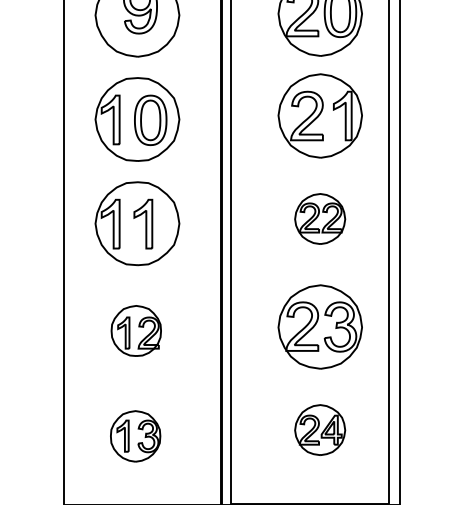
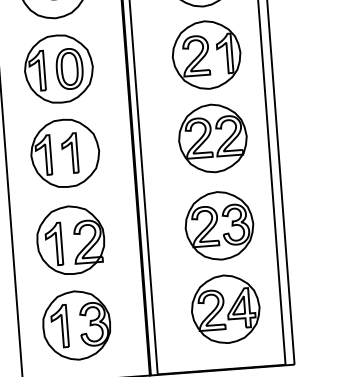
part: (319, 218) -> (212, 138), size x1.67
part: (136, 330) -> (70, 239), size x1.67
part: (319, 429) -> (225, 308), size x1.67
part: (135, 436) -> (76, 325), size x1.67

